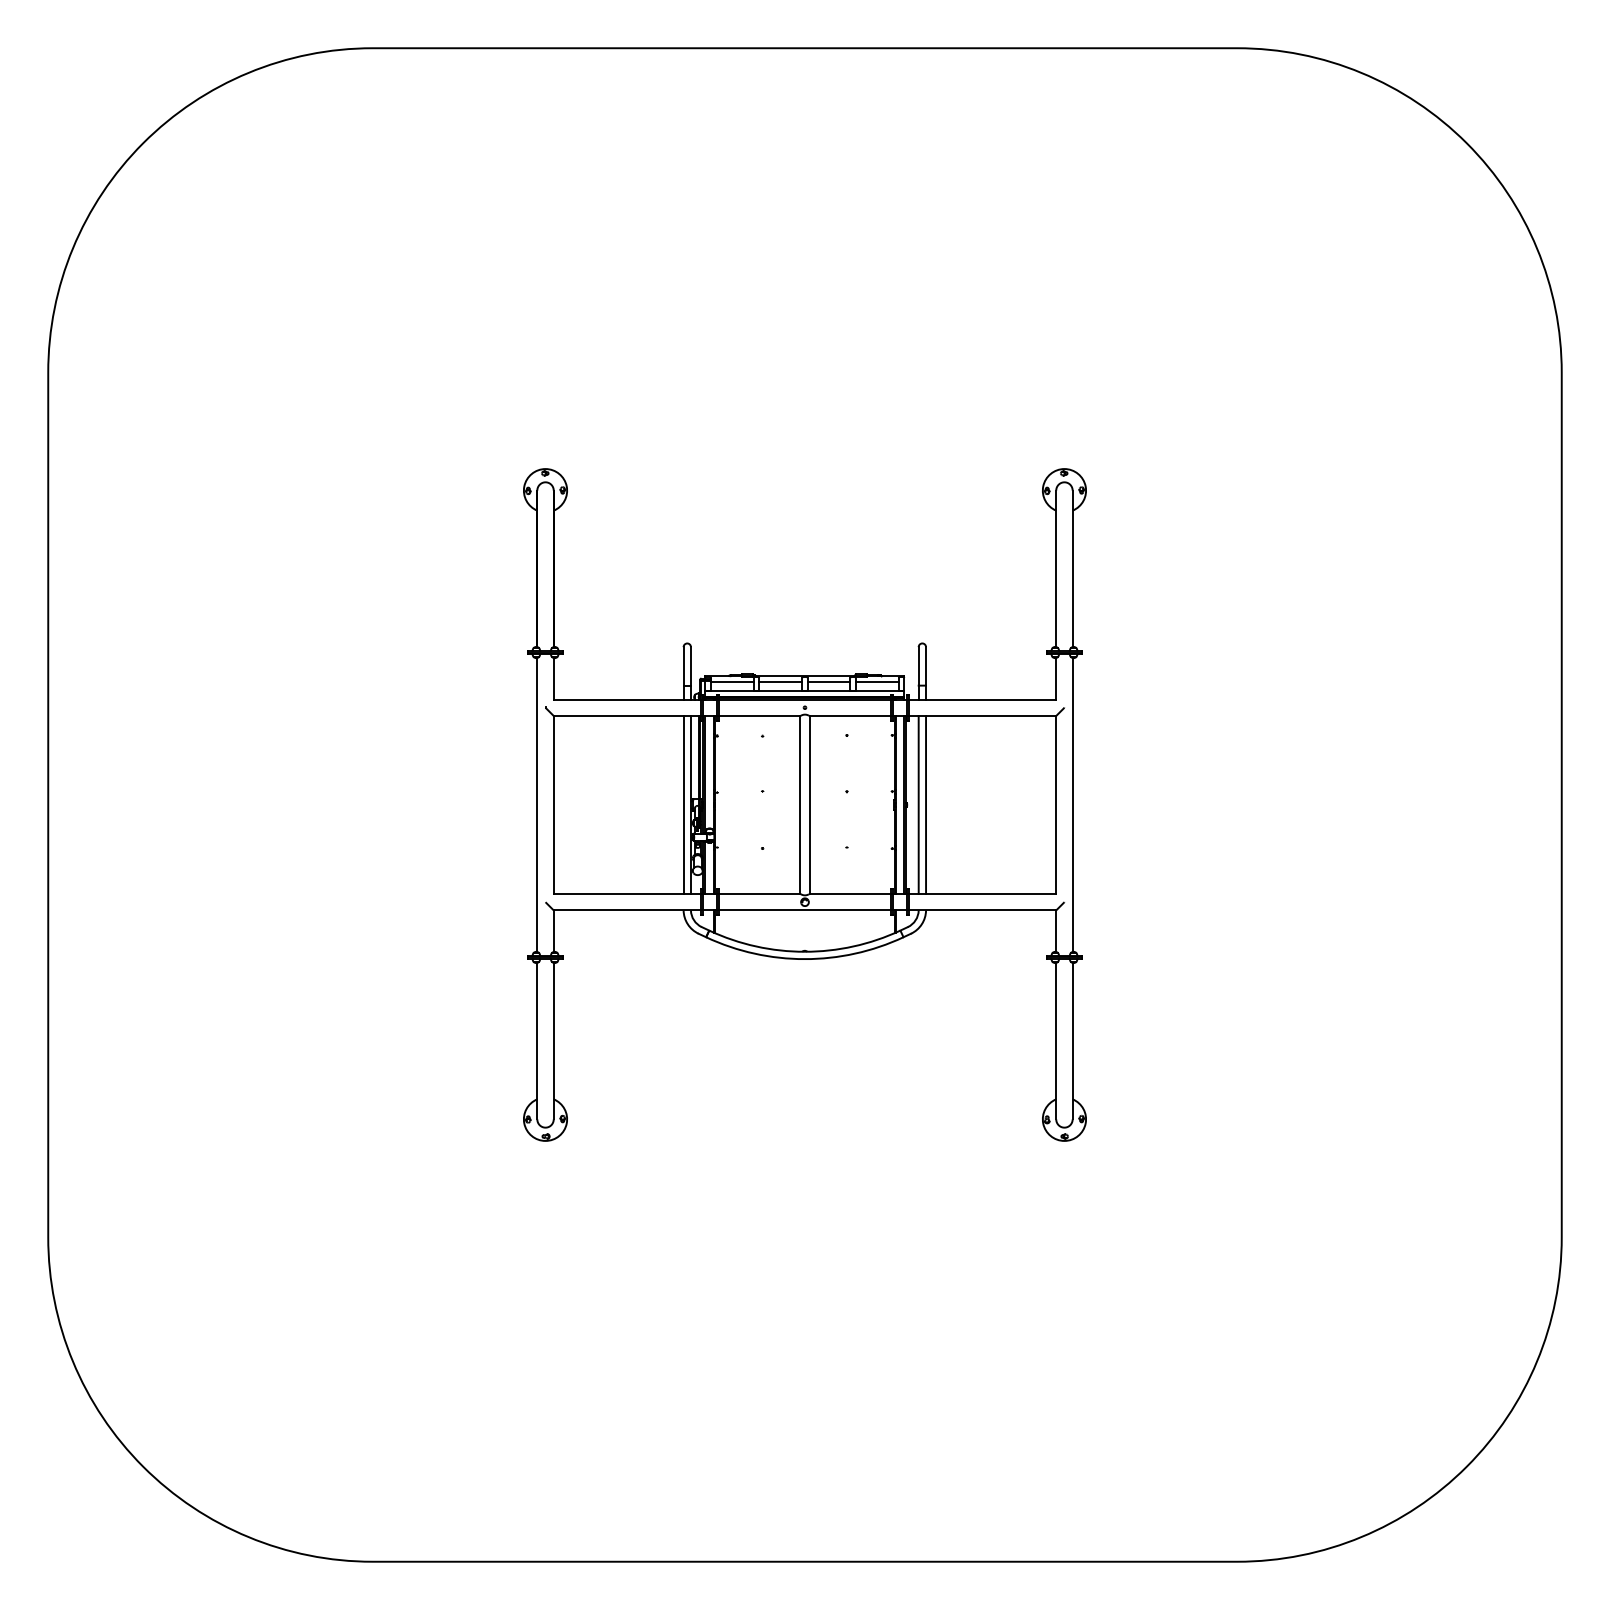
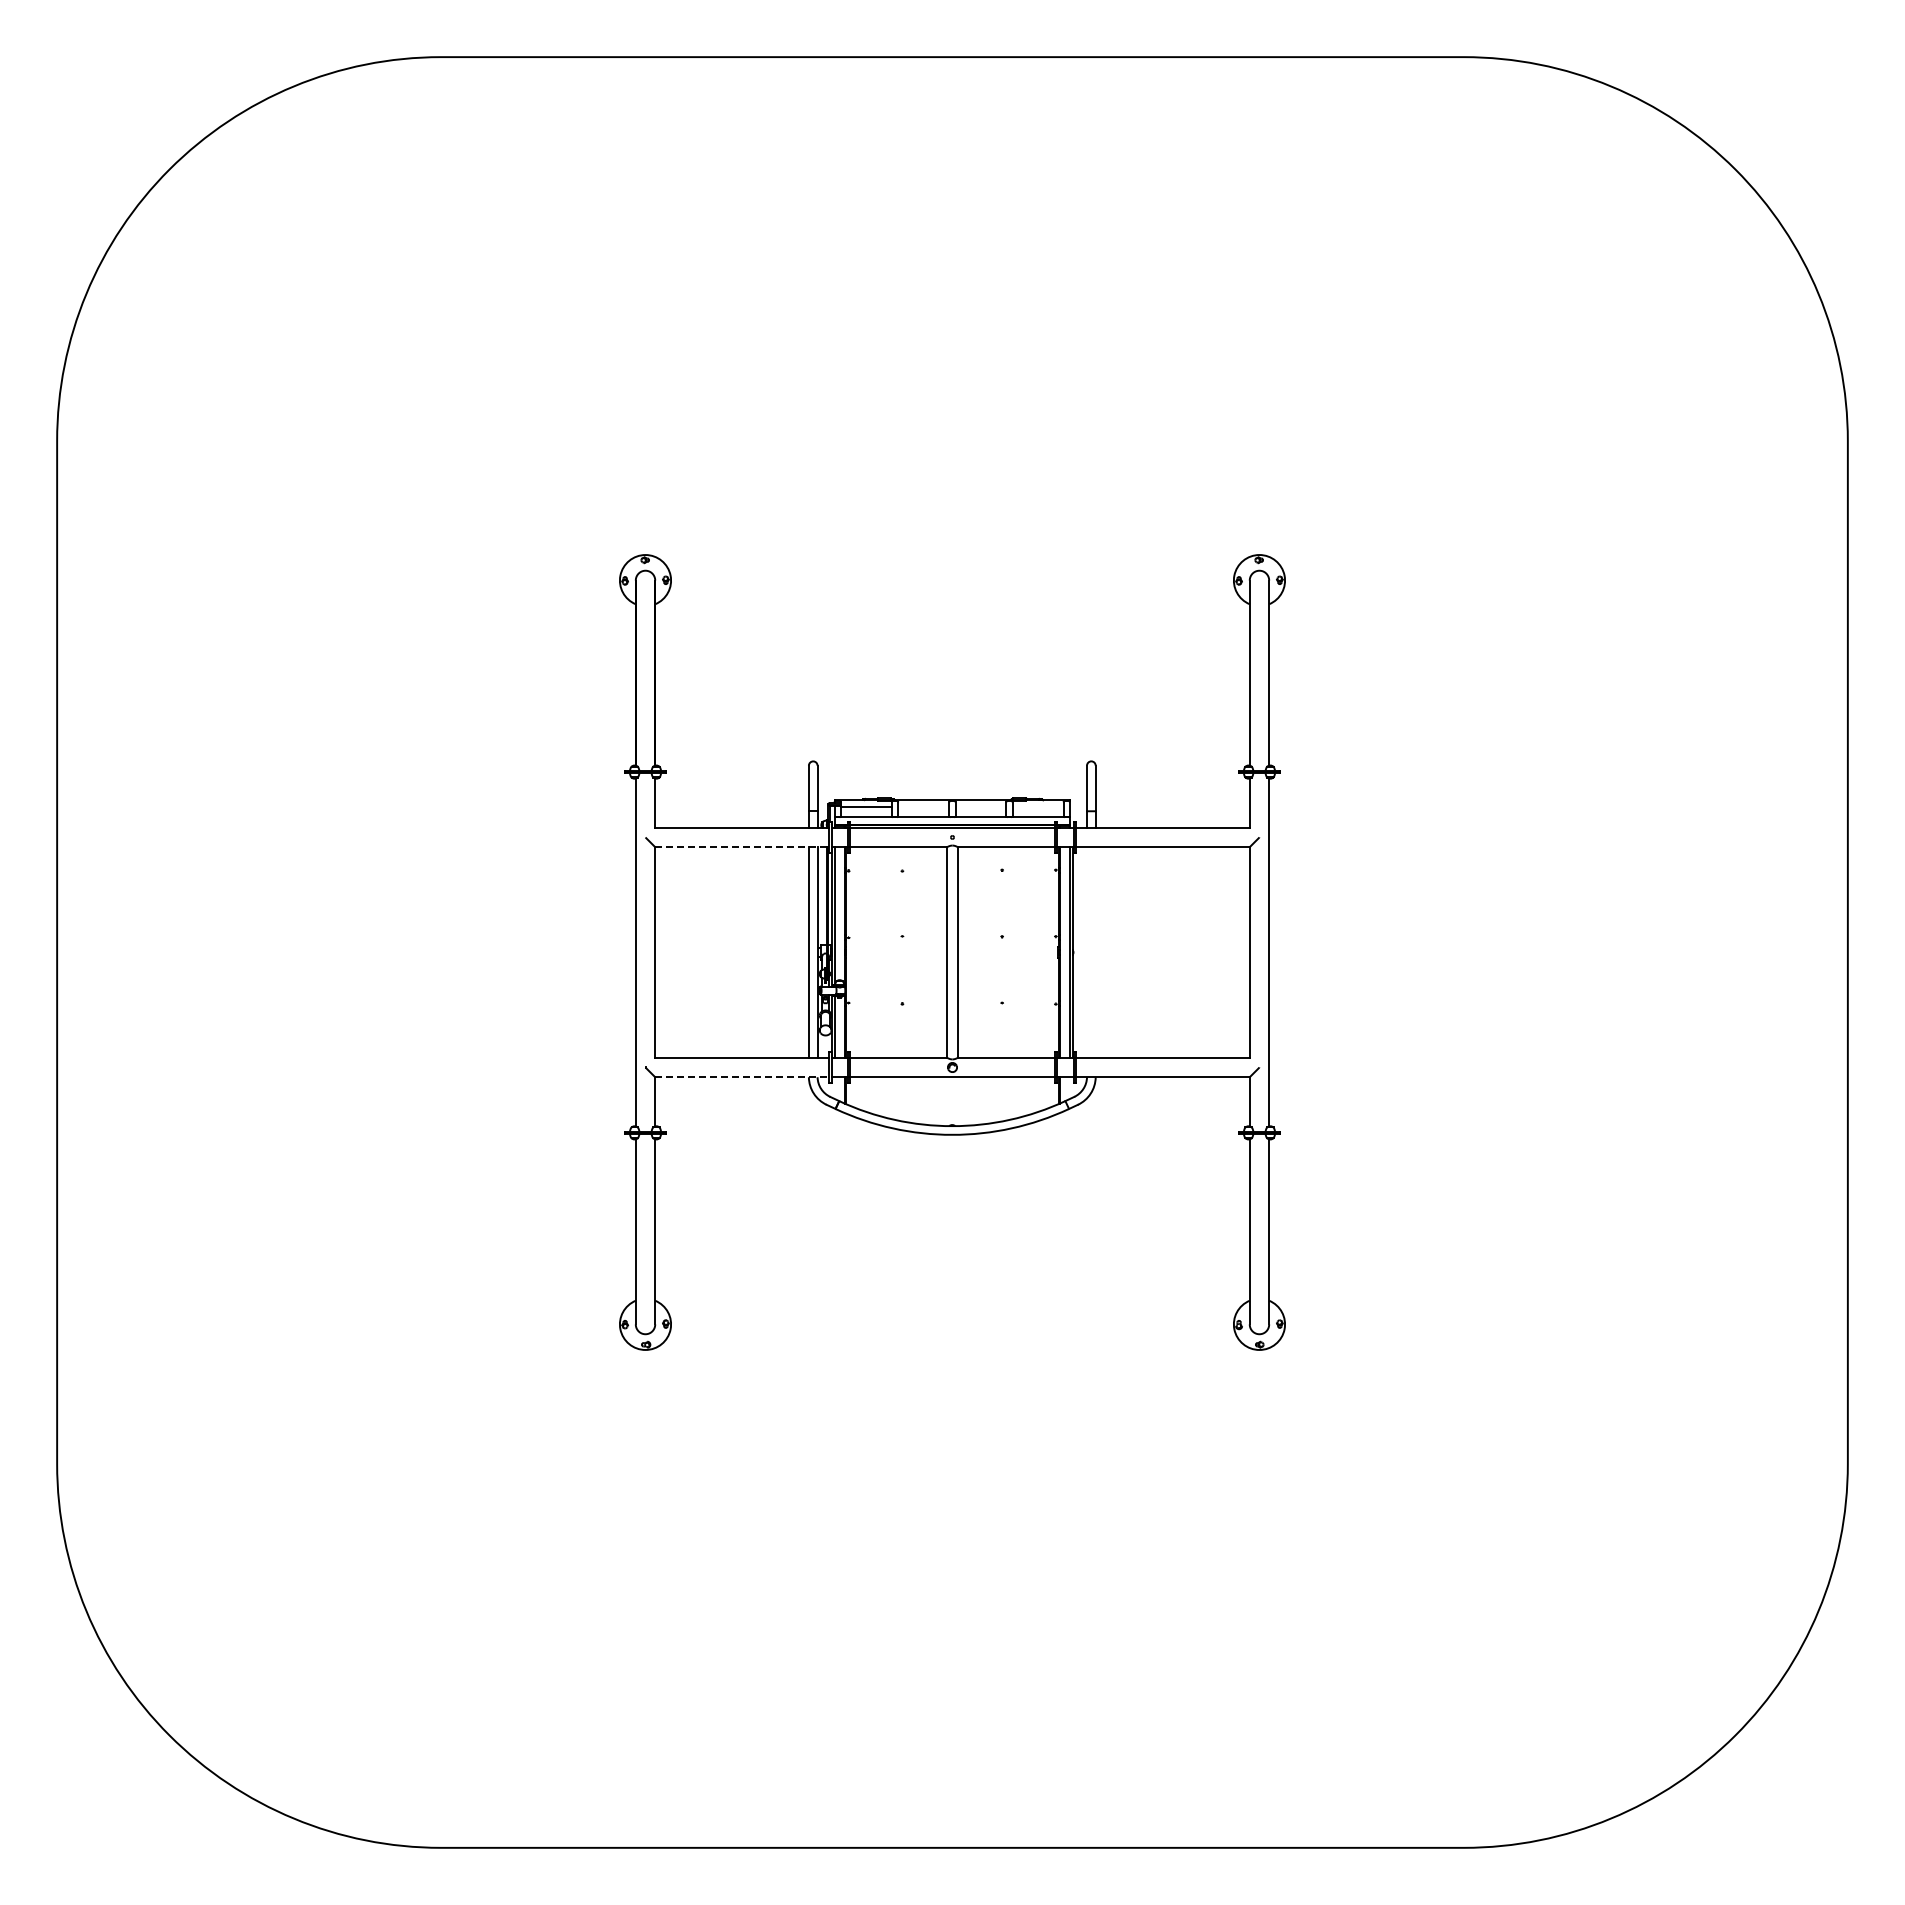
line: (780, 682) -> (923, 807), removed
line: (828, 682) -> (980, 807), removed
line: (876, 682) -> (1037, 807), removed
line: (627, 716) -> (742, 847), solid -> dashed
line: (919, 805) -> (1087, 952), removed
line: (925, 805) -> (1095, 952), removed
line: (627, 910) -> (742, 1077), solid -> dashed

